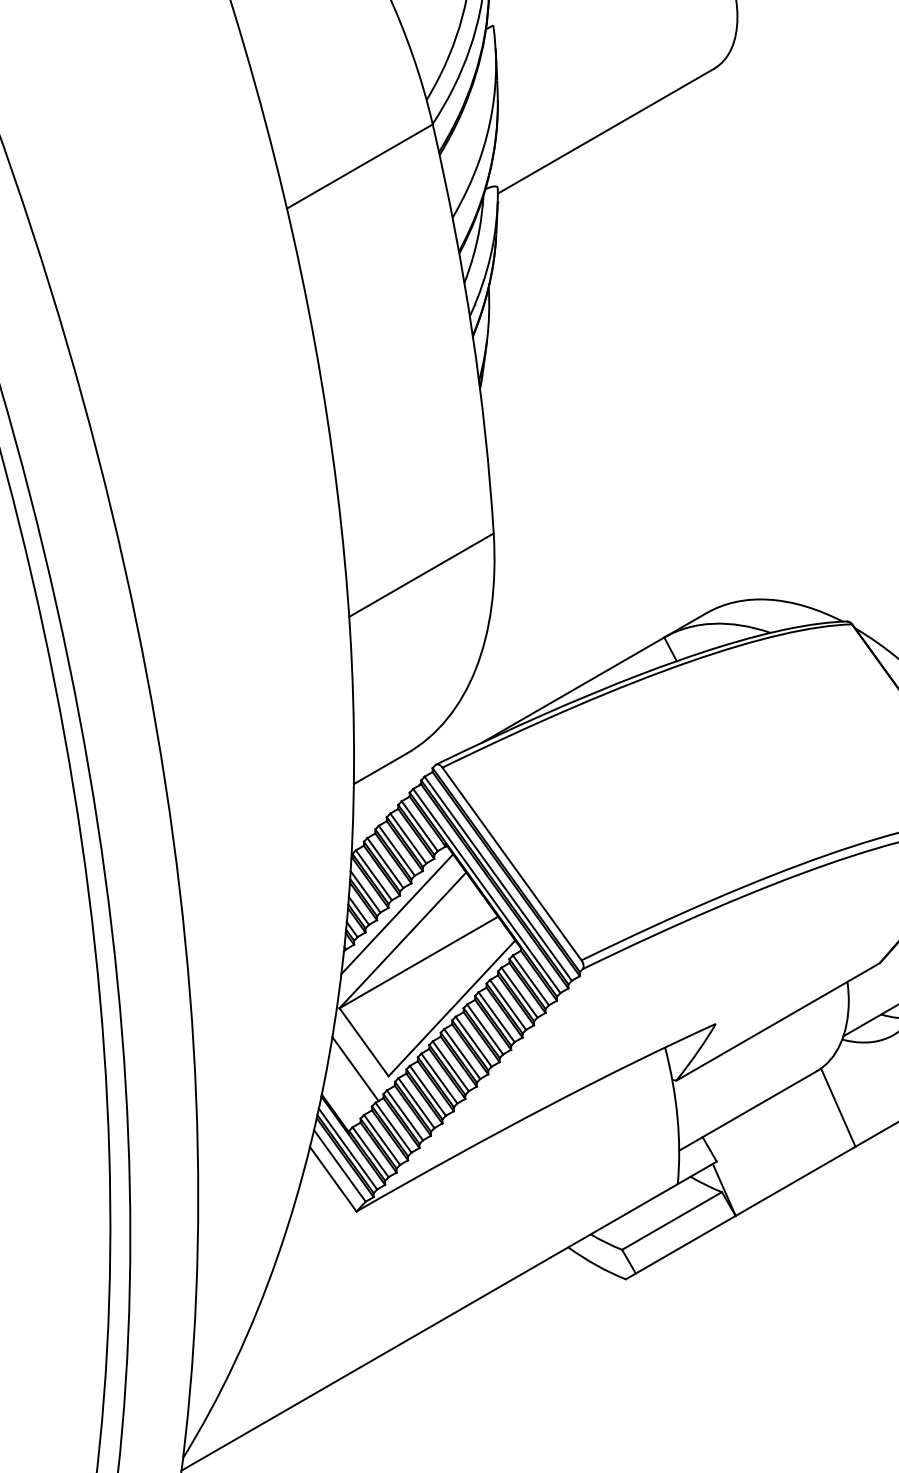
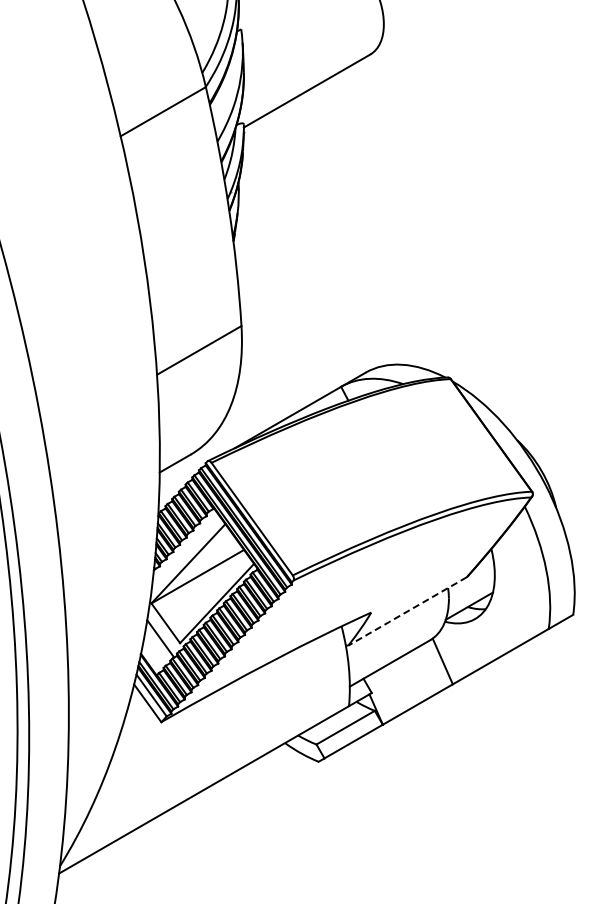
line: (396, 914) -> (184, 548), removed
line: (777, 1022) -> (407, 611), solid -> dashed

